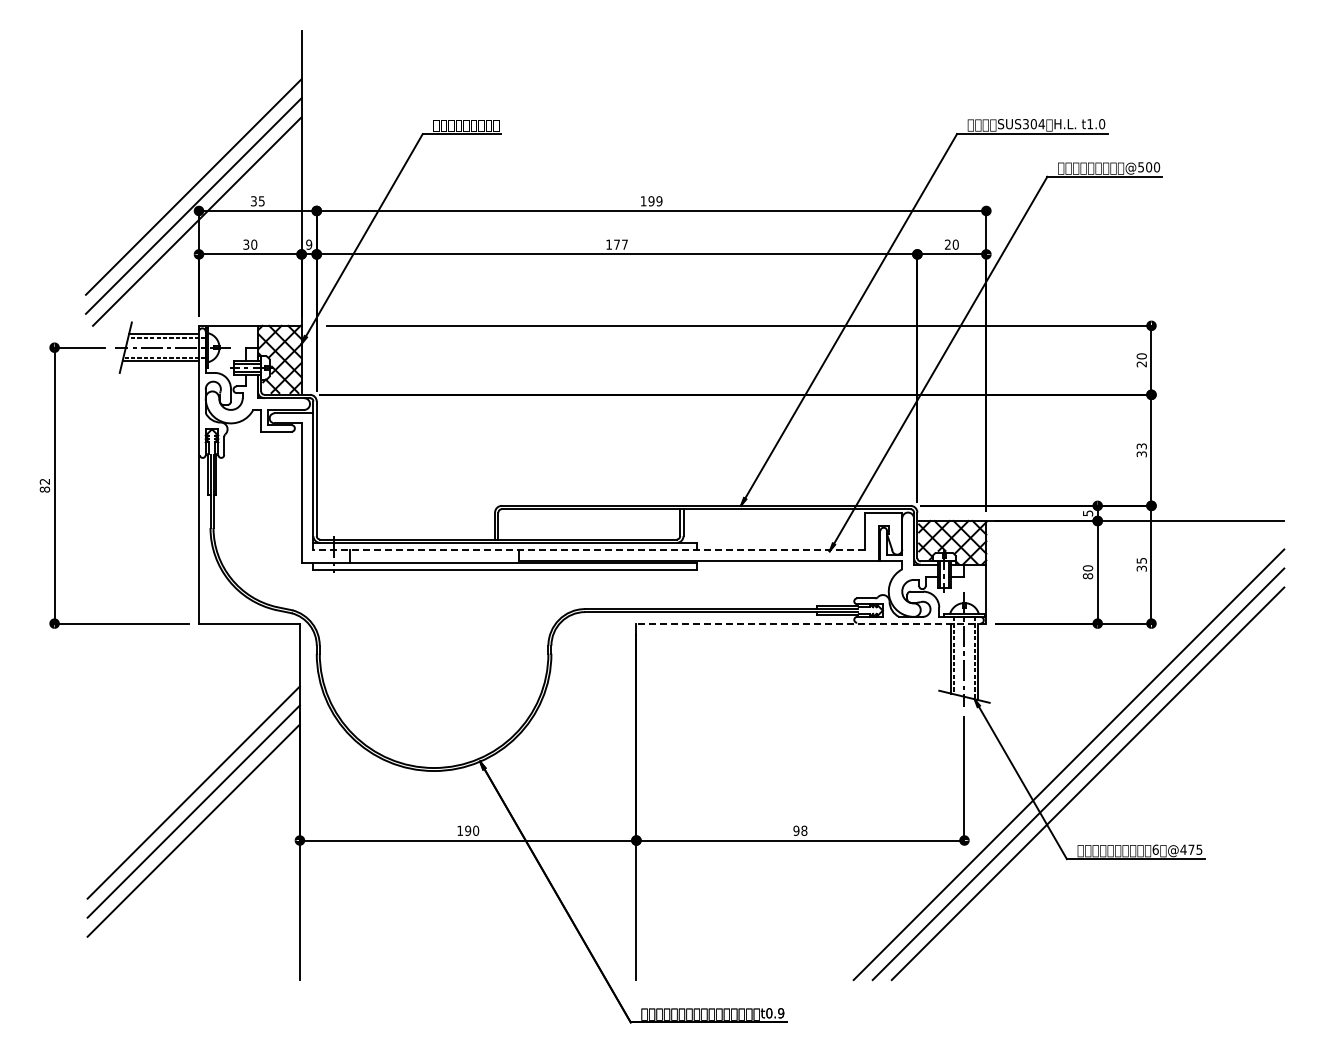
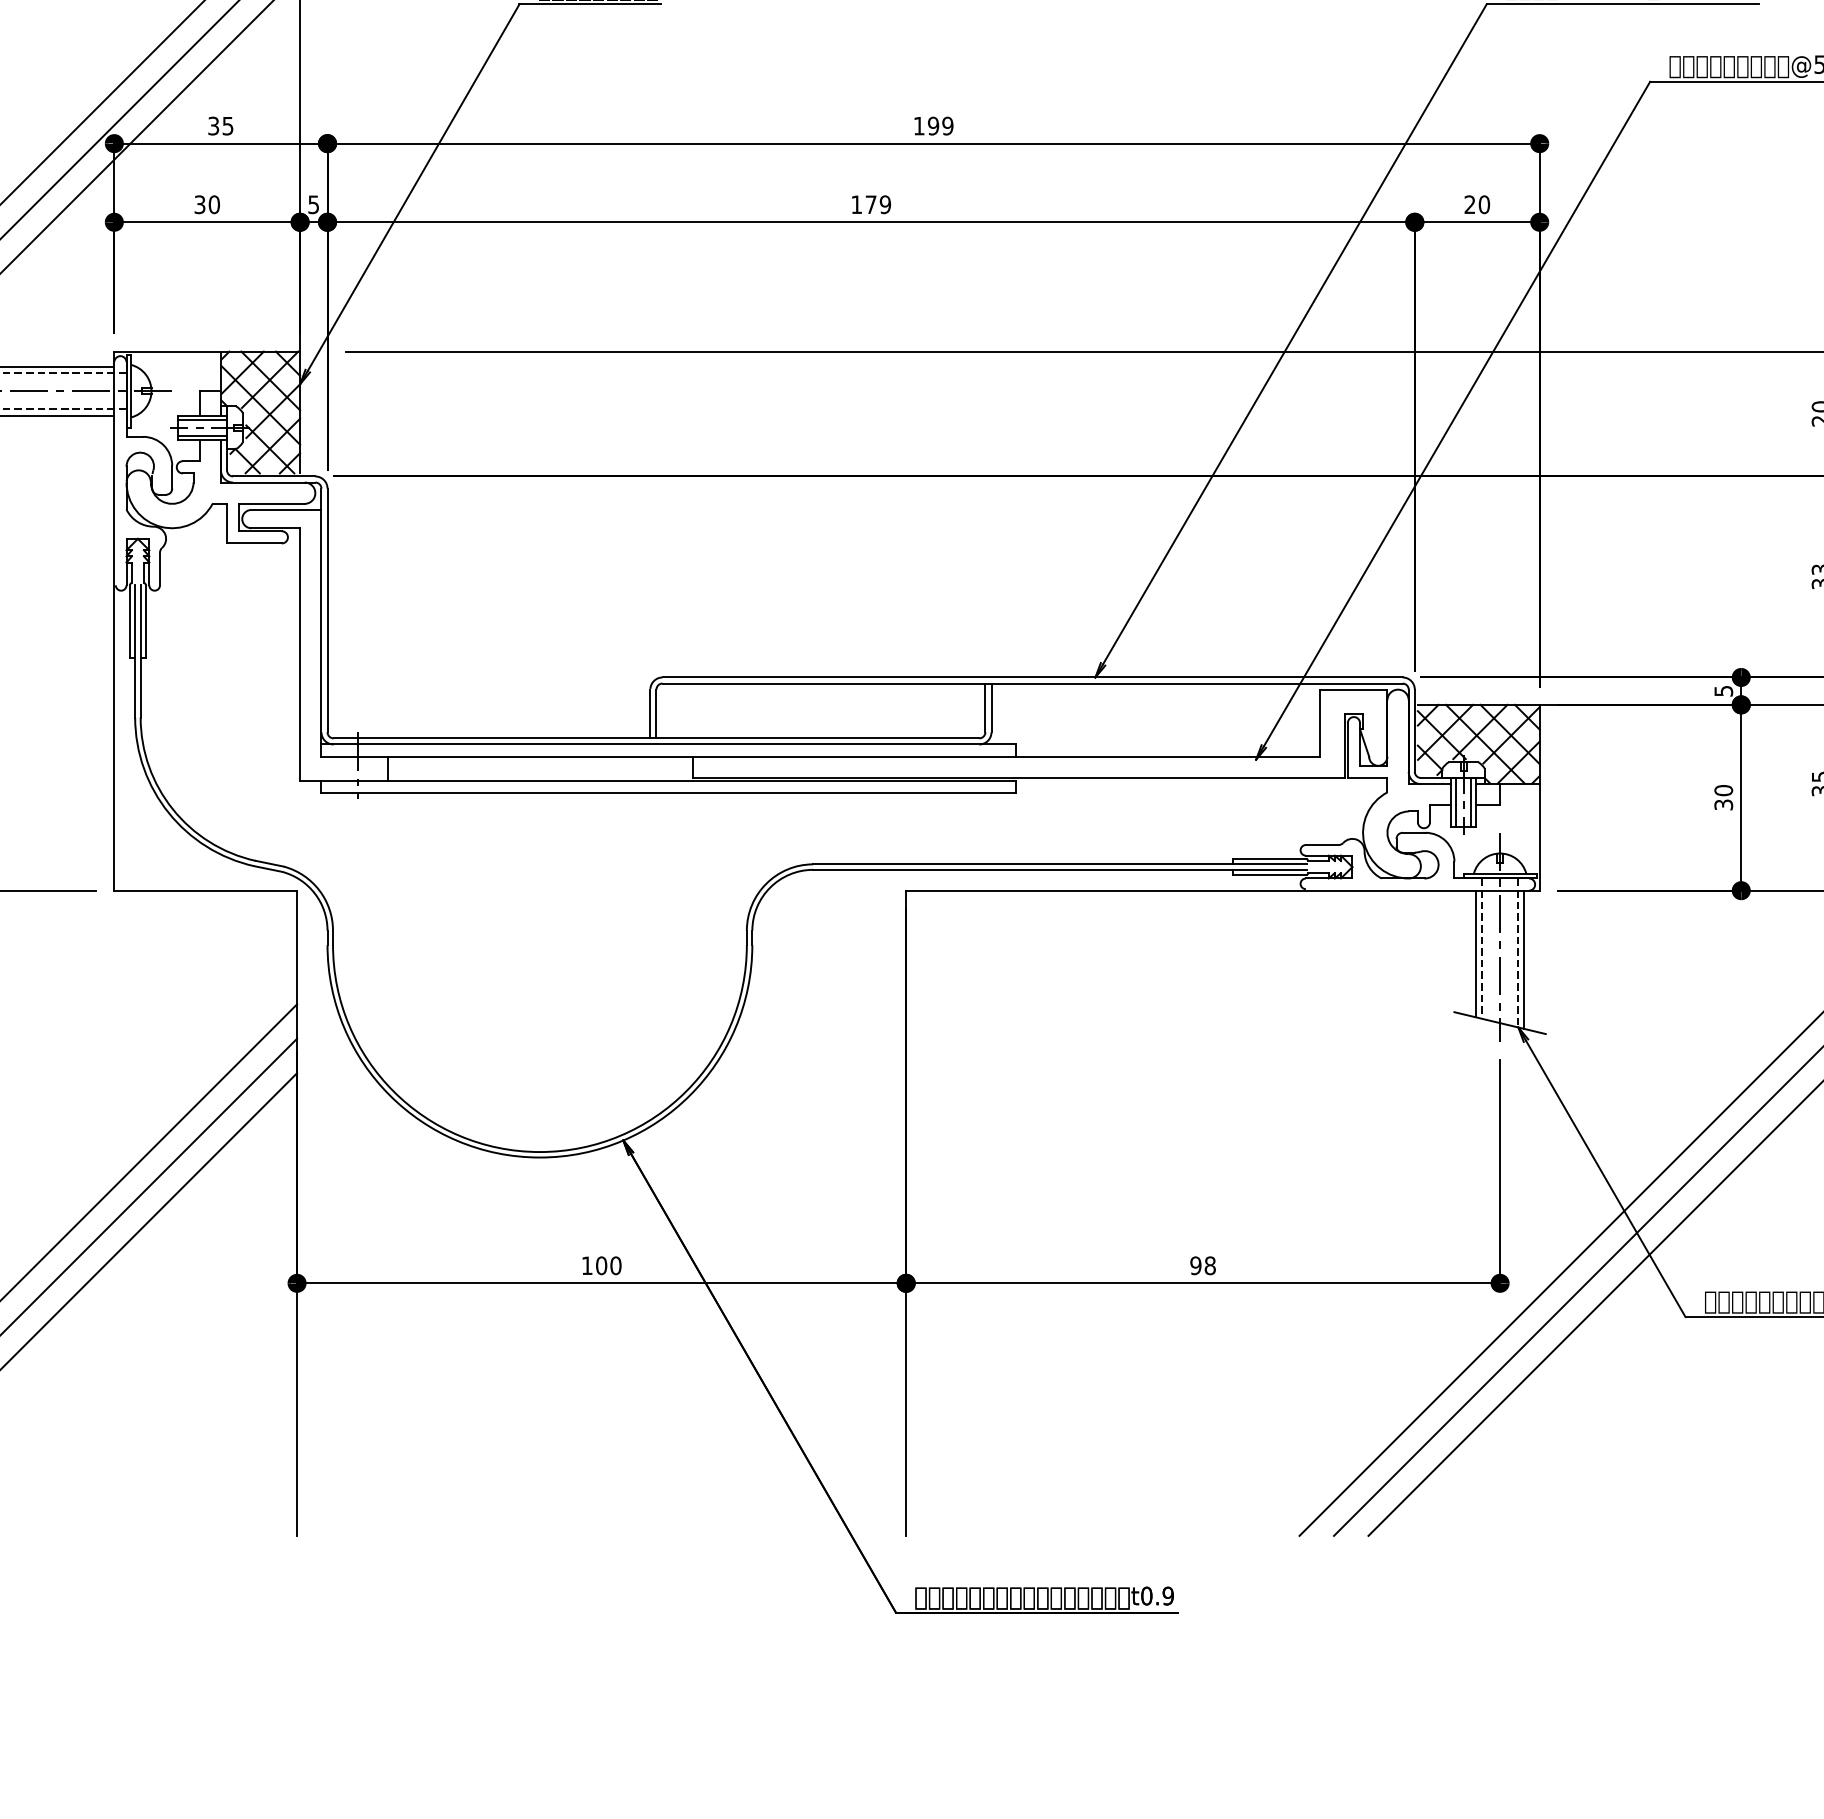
text: (309, 244) -> (314, 204), 9 -> 5
text: (624, 244) -> (884, 204), 177 -> 179
line: (589, 549) -> (821, 756), dashed -> solid
text: (1088, 576) -> (1724, 805), 80 -> 30
line: (811, 623) -> (1223, 890), dashed -> solid
text: (468, 830) -> (602, 1265), 190 -> 100

